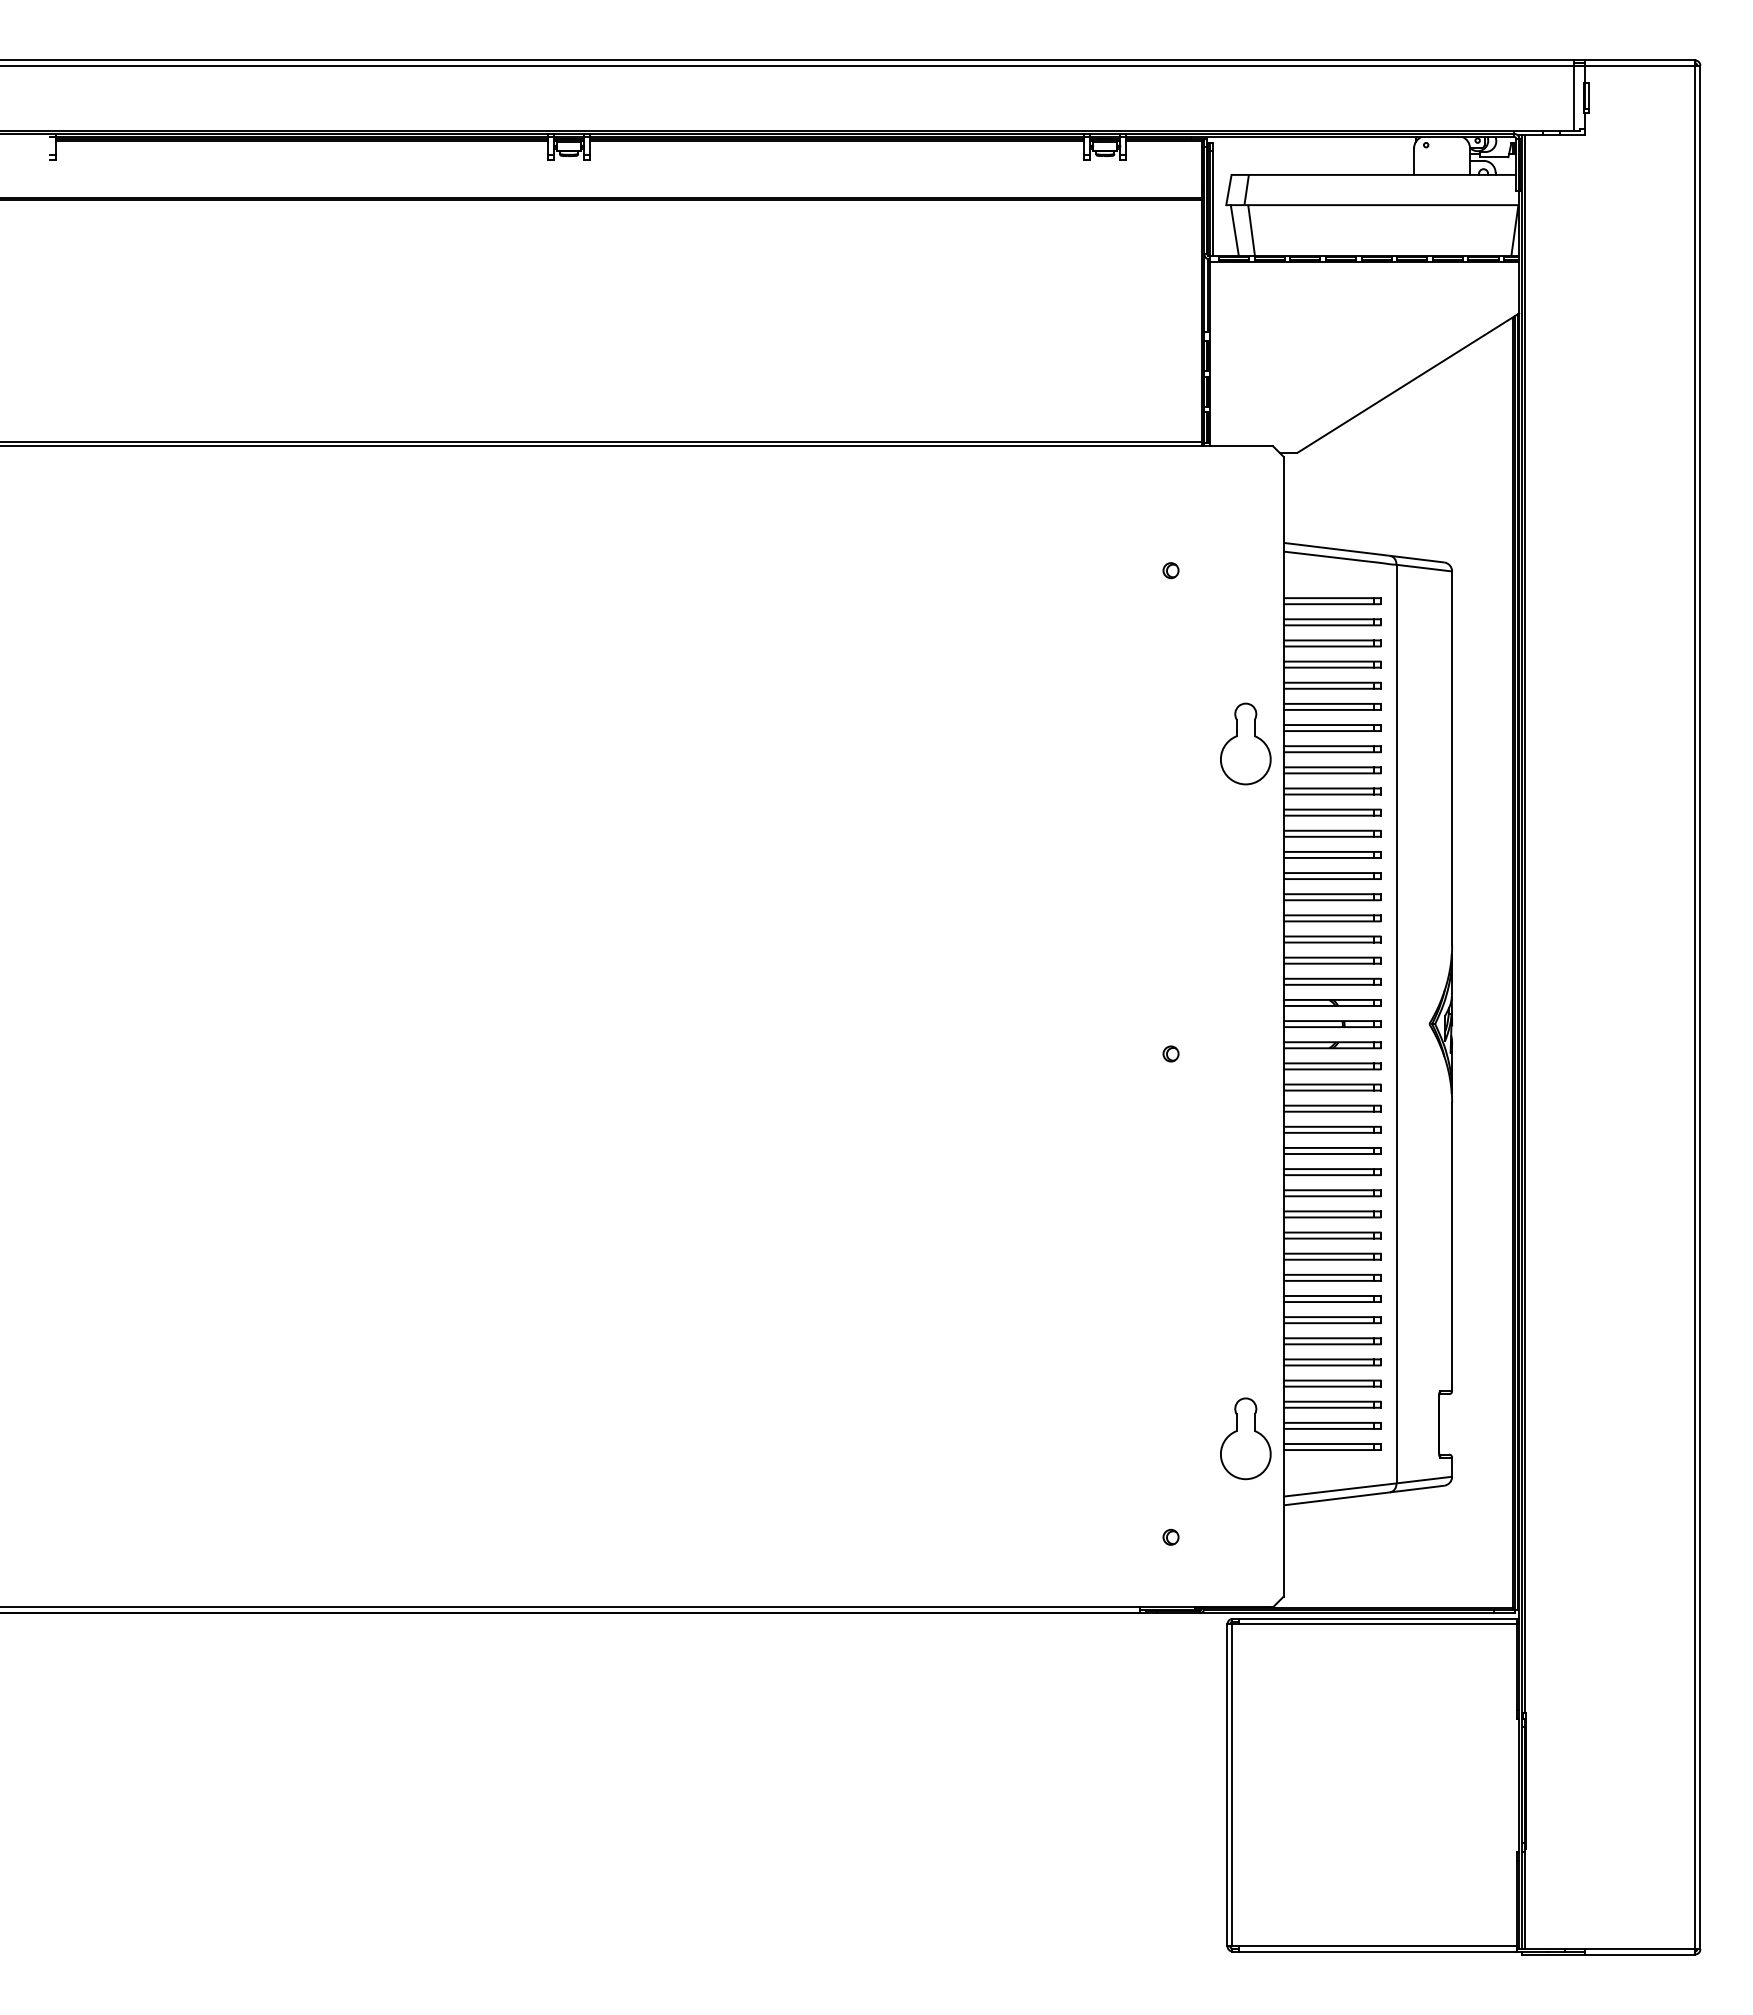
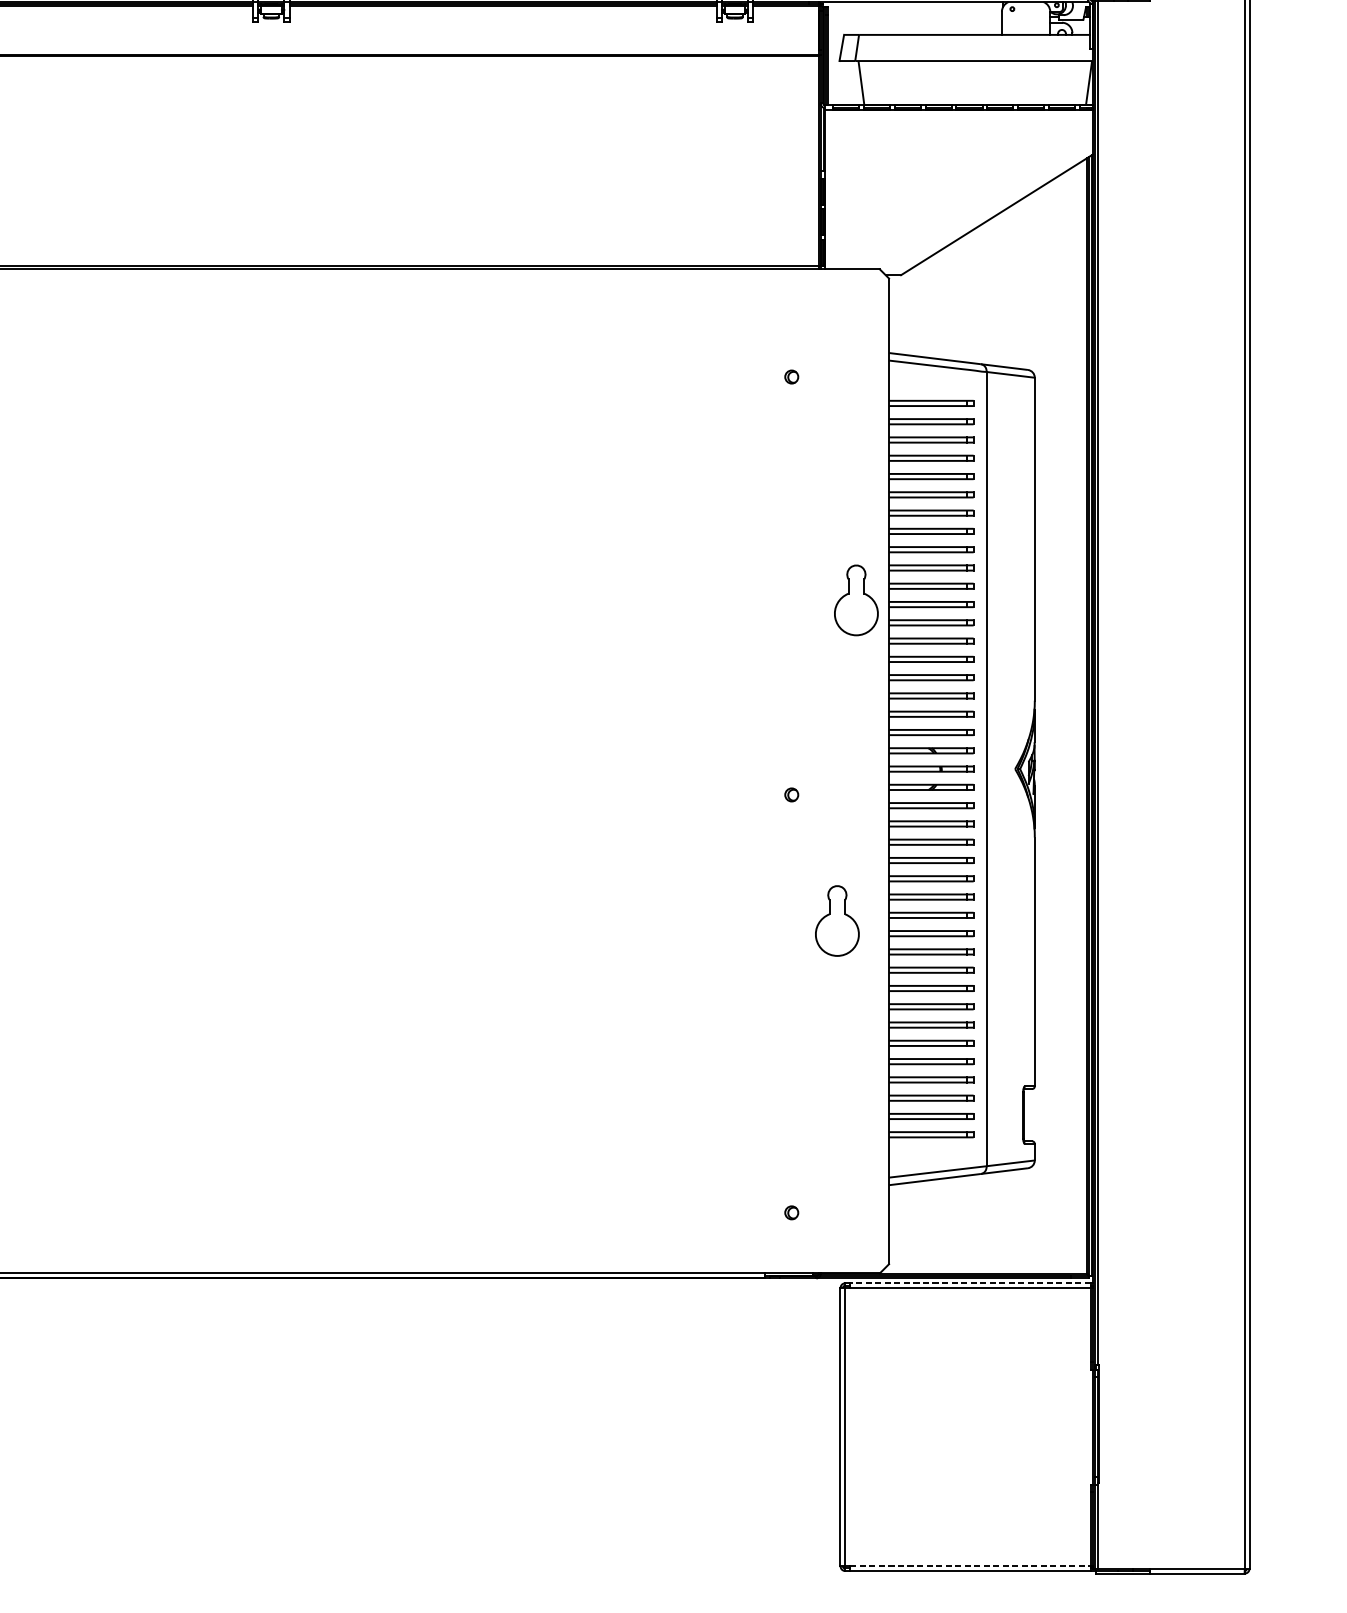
line: (1234, 230) -> (846, 82), removed
part: (1245, 743) -> (856, 599), moved
part: (1245, 1438) -> (837, 920), moved
line: (1377, 1618) -> (970, 1283), solid -> dashed
line: (1377, 1946) -> (970, 1566), solid -> dashed

